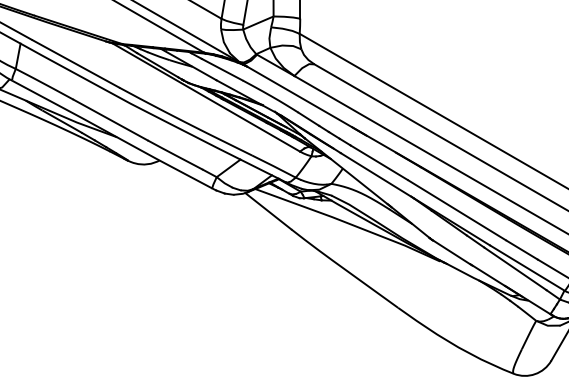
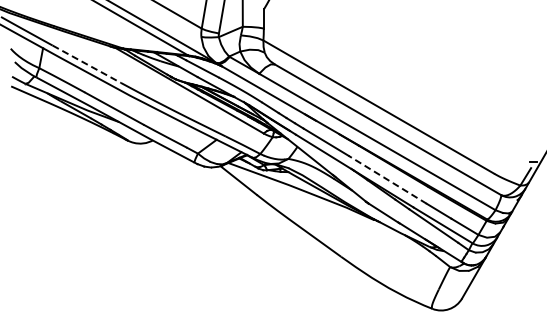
line: (75, 64) -> (86, 64), solid -> dashed
line: (456, 209) -> (387, 179), solid -> dashed

